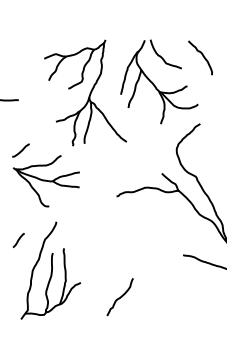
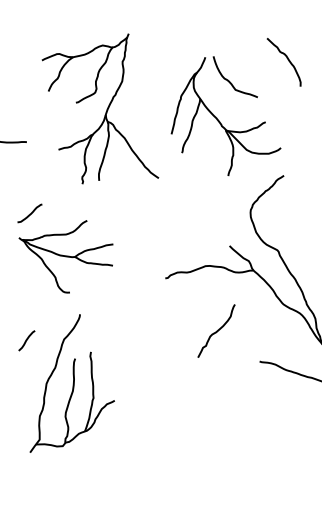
curve: (202, 55) -> (286, 58), moved
part: (89, 93) -> (106, 109), moved
curve: (120, 296) -> (216, 330), moved

